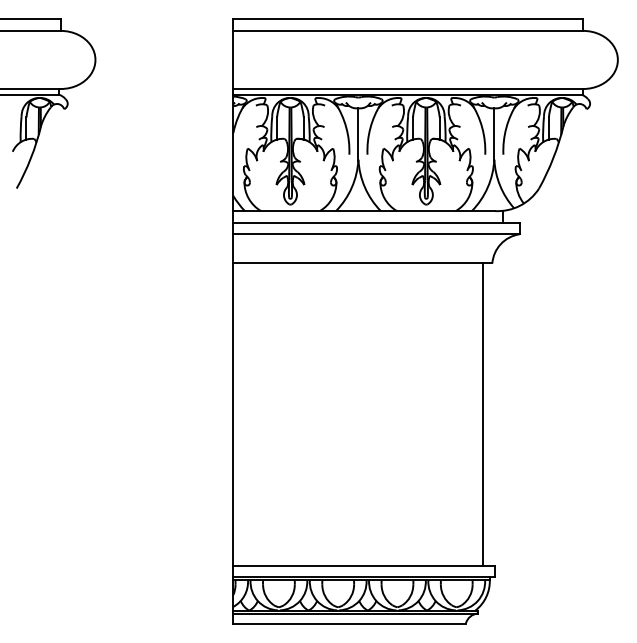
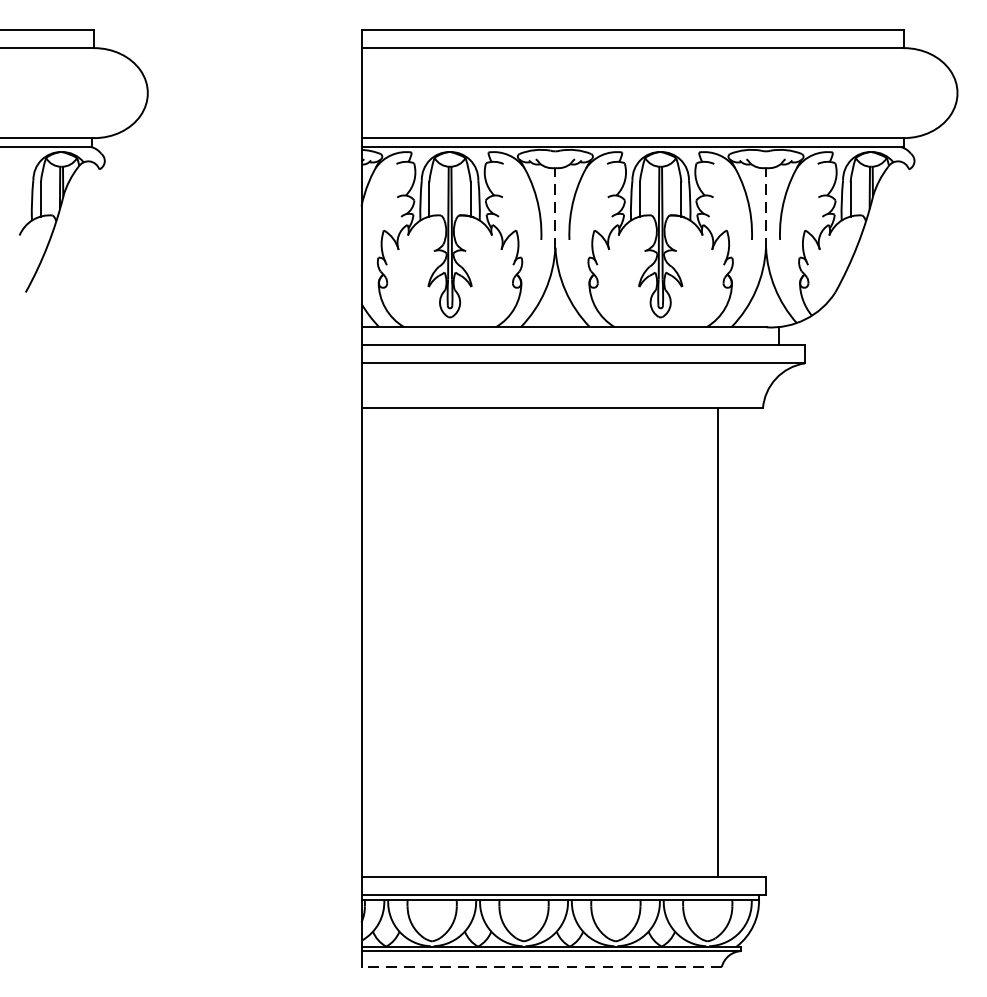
line: (358, 133) -> (555, 207), solid -> dashed
line: (494, 133) -> (766, 207), solid -> dashed
line: (483, 414) -> (718, 642), moved
line: (349, 623) -> (541, 966), solid -> dashed

